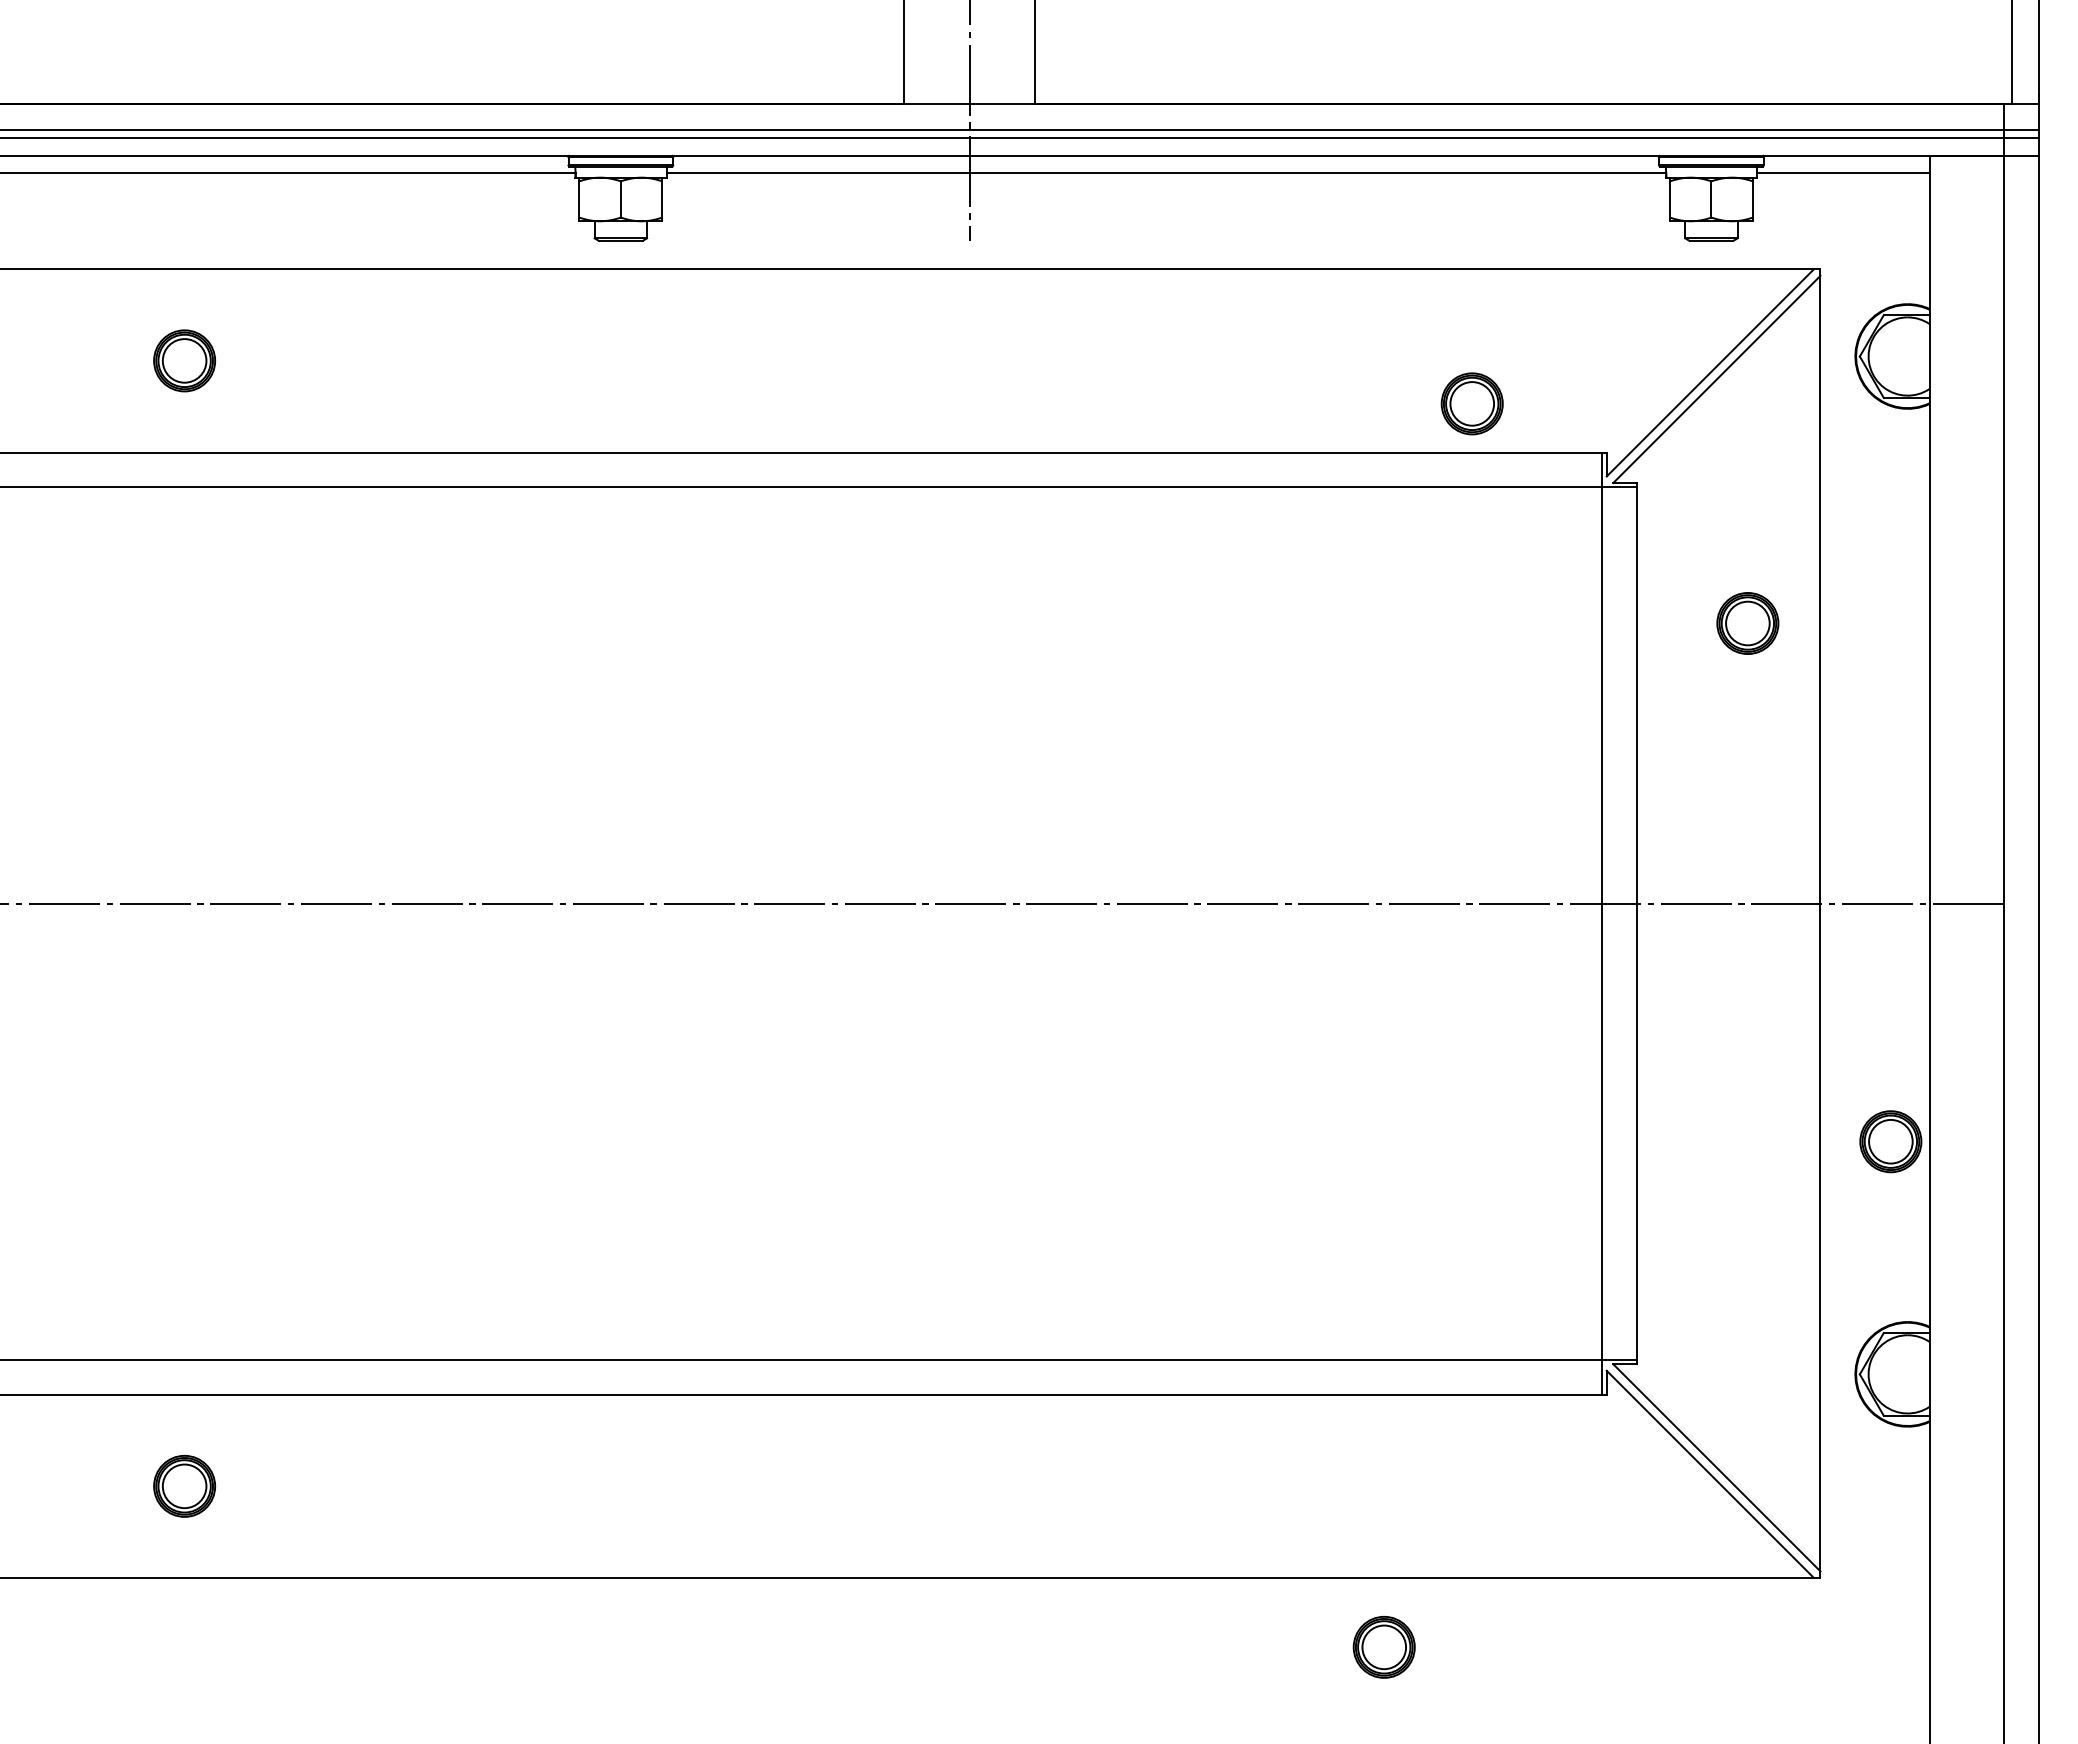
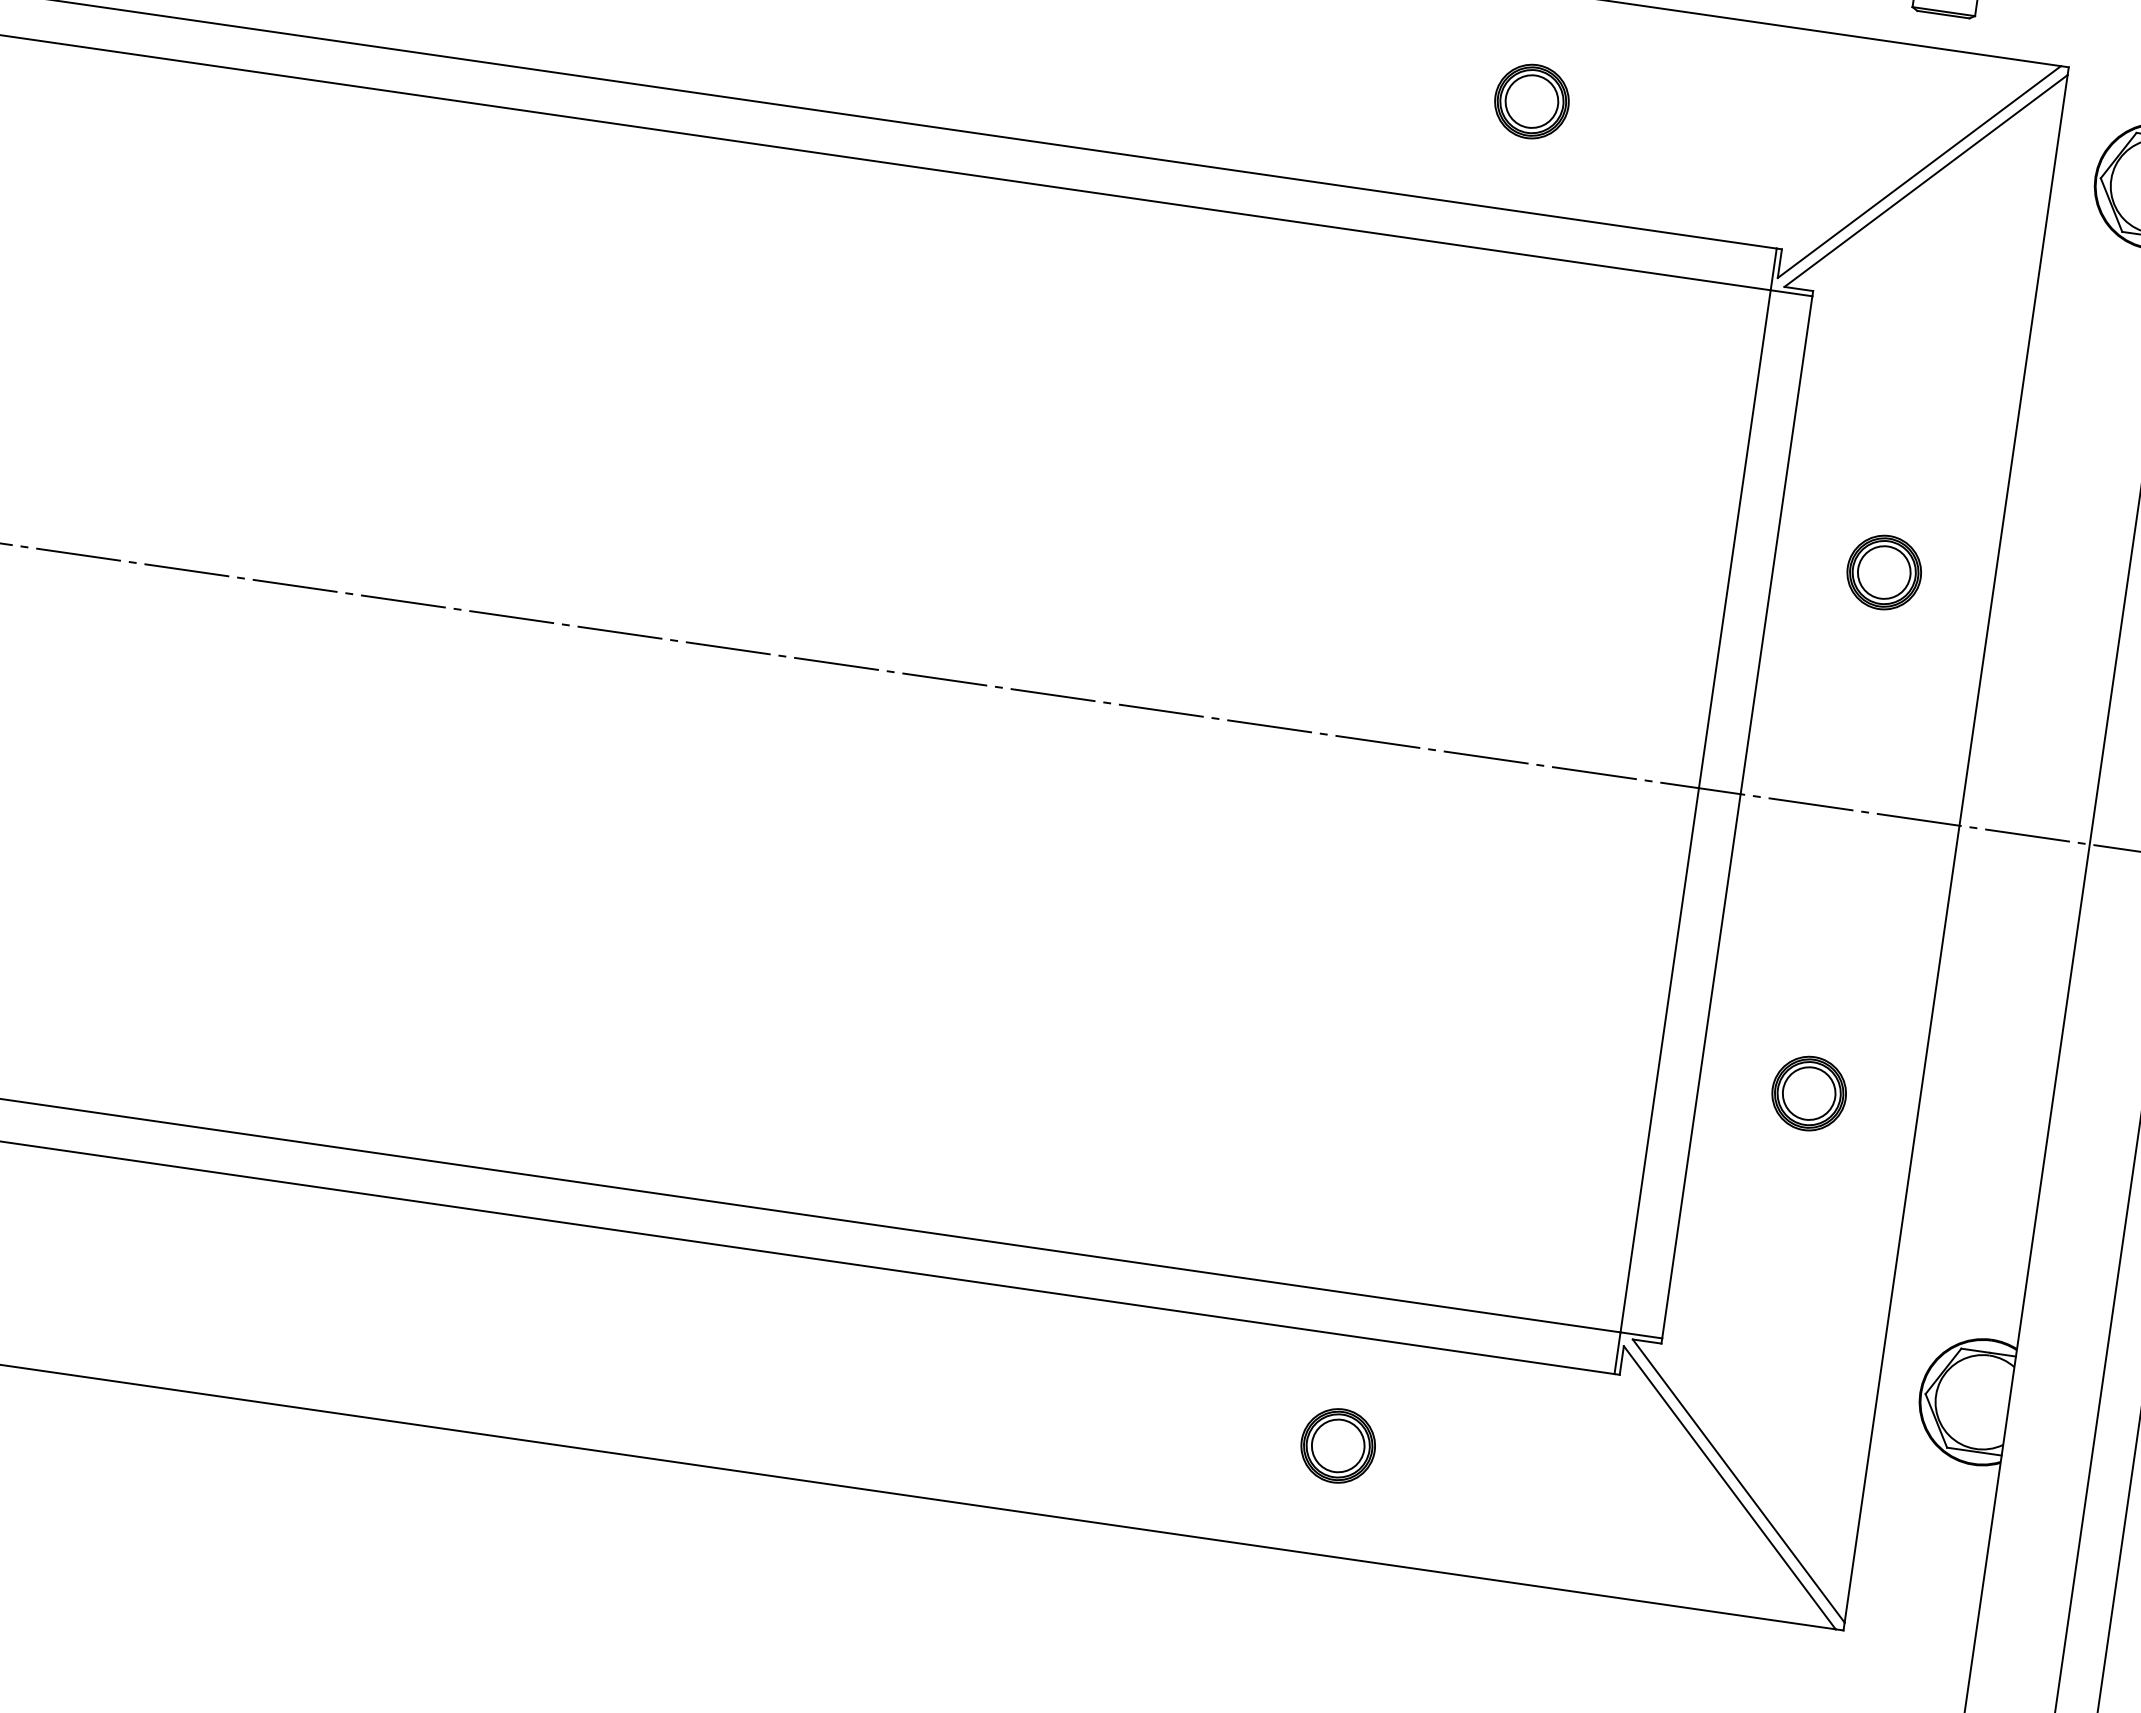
part: (1471, 403) -> (1531, 101), moved
part: (1747, 623) -> (1883, 572), moved
part: (1890, 1141) -> (1808, 1093), moved
part: (1383, 1646) -> (1337, 1444), moved

